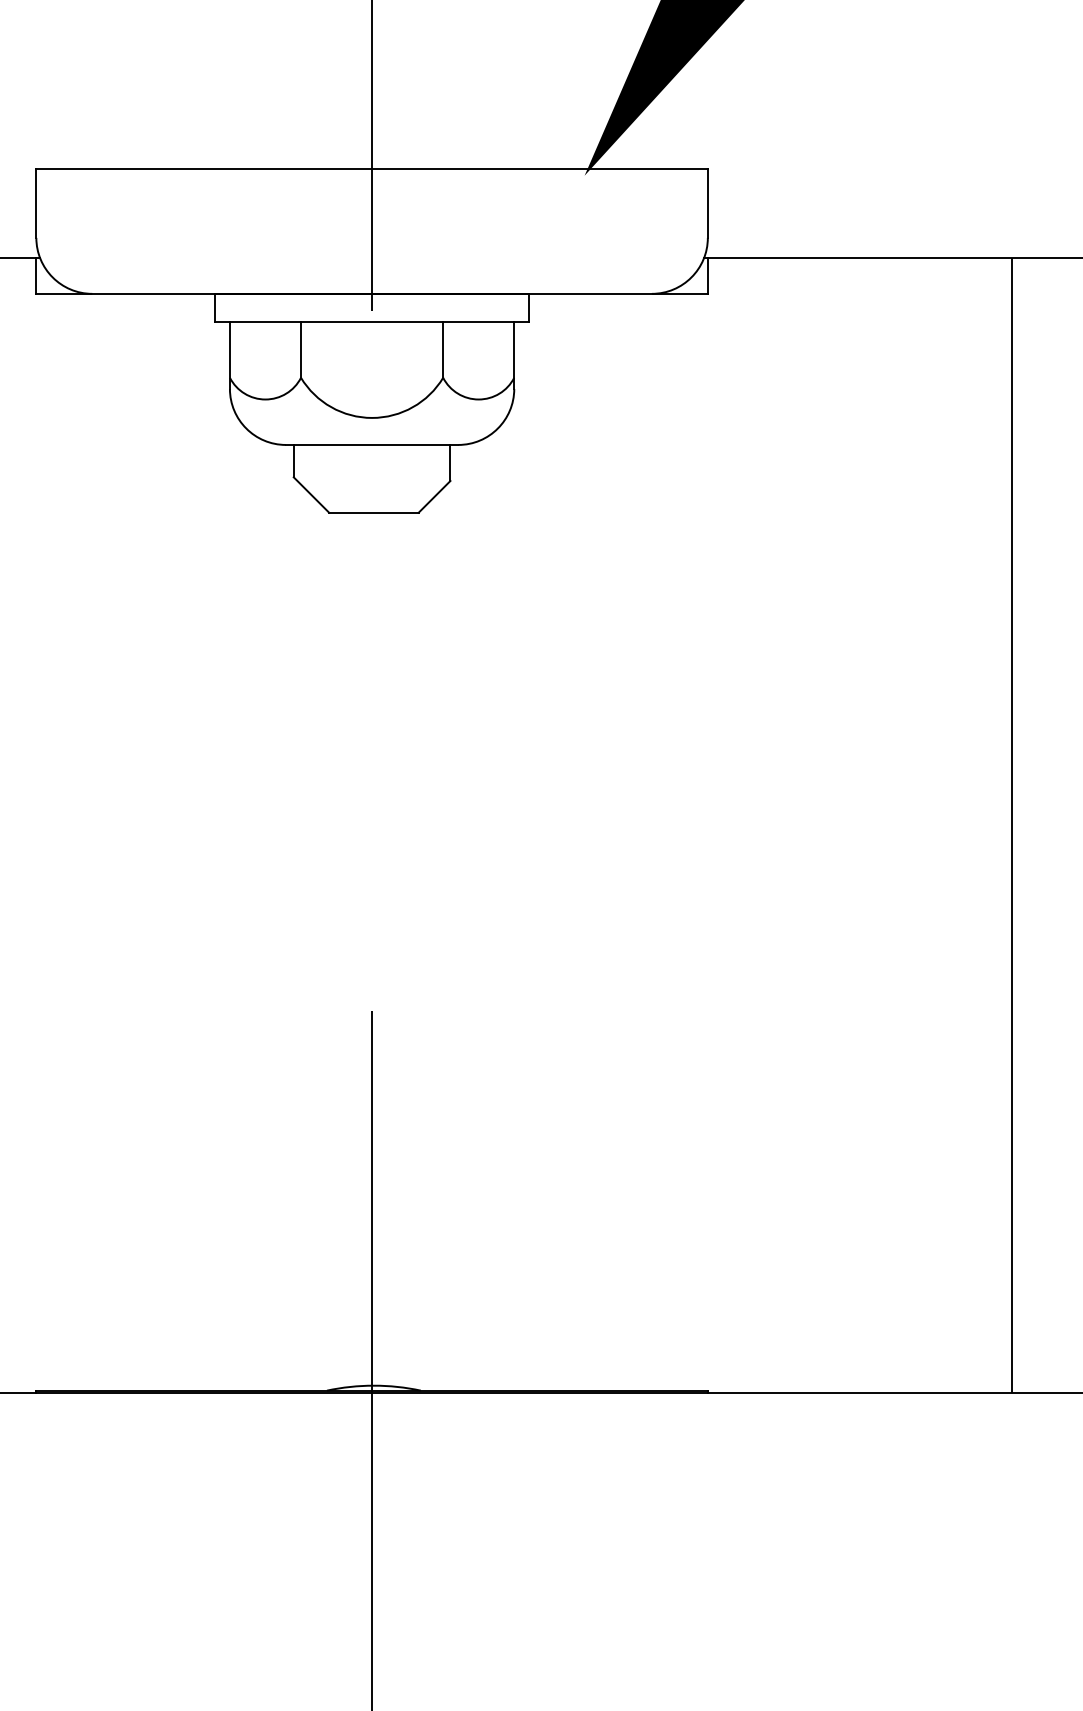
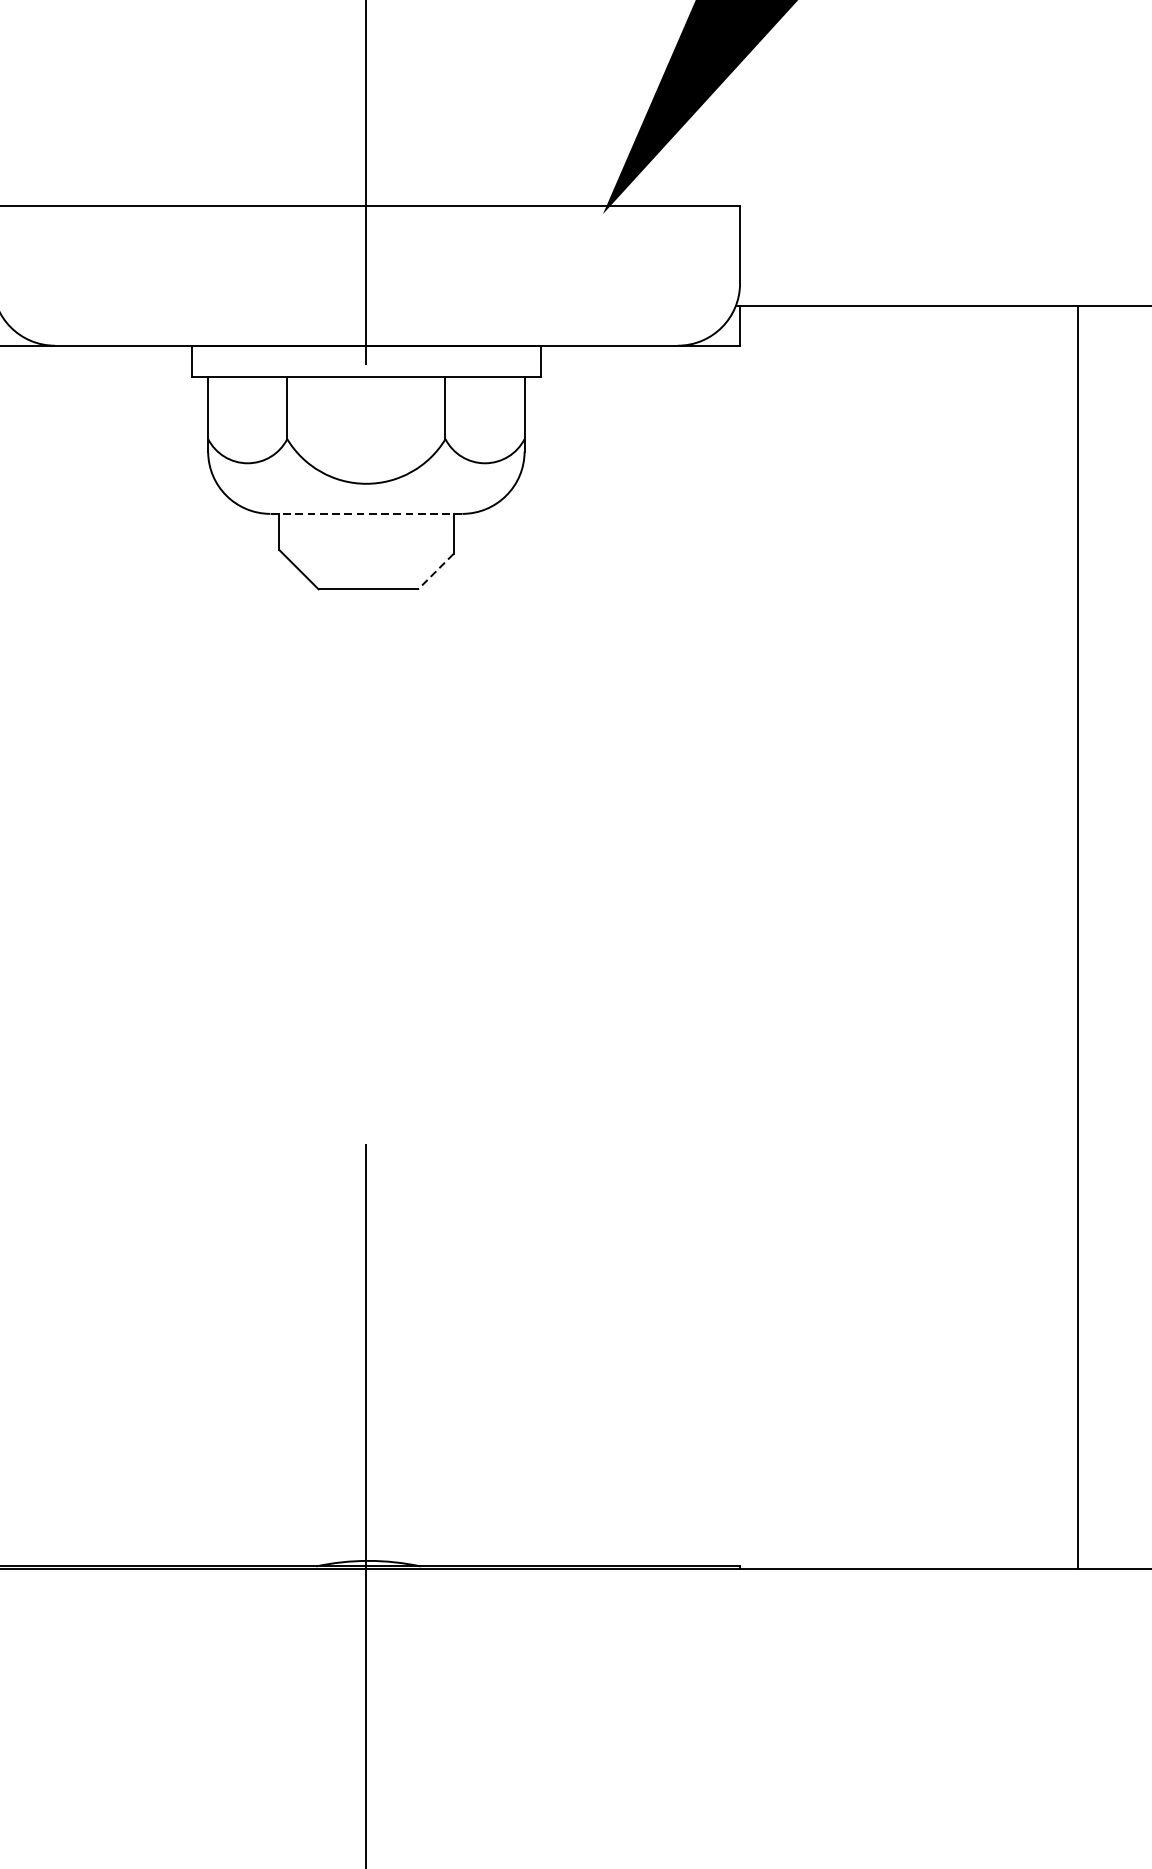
line: (371, 444) -> (365, 513), solid -> dashed
line: (434, 497) -> (435, 572), solid -> dashed

